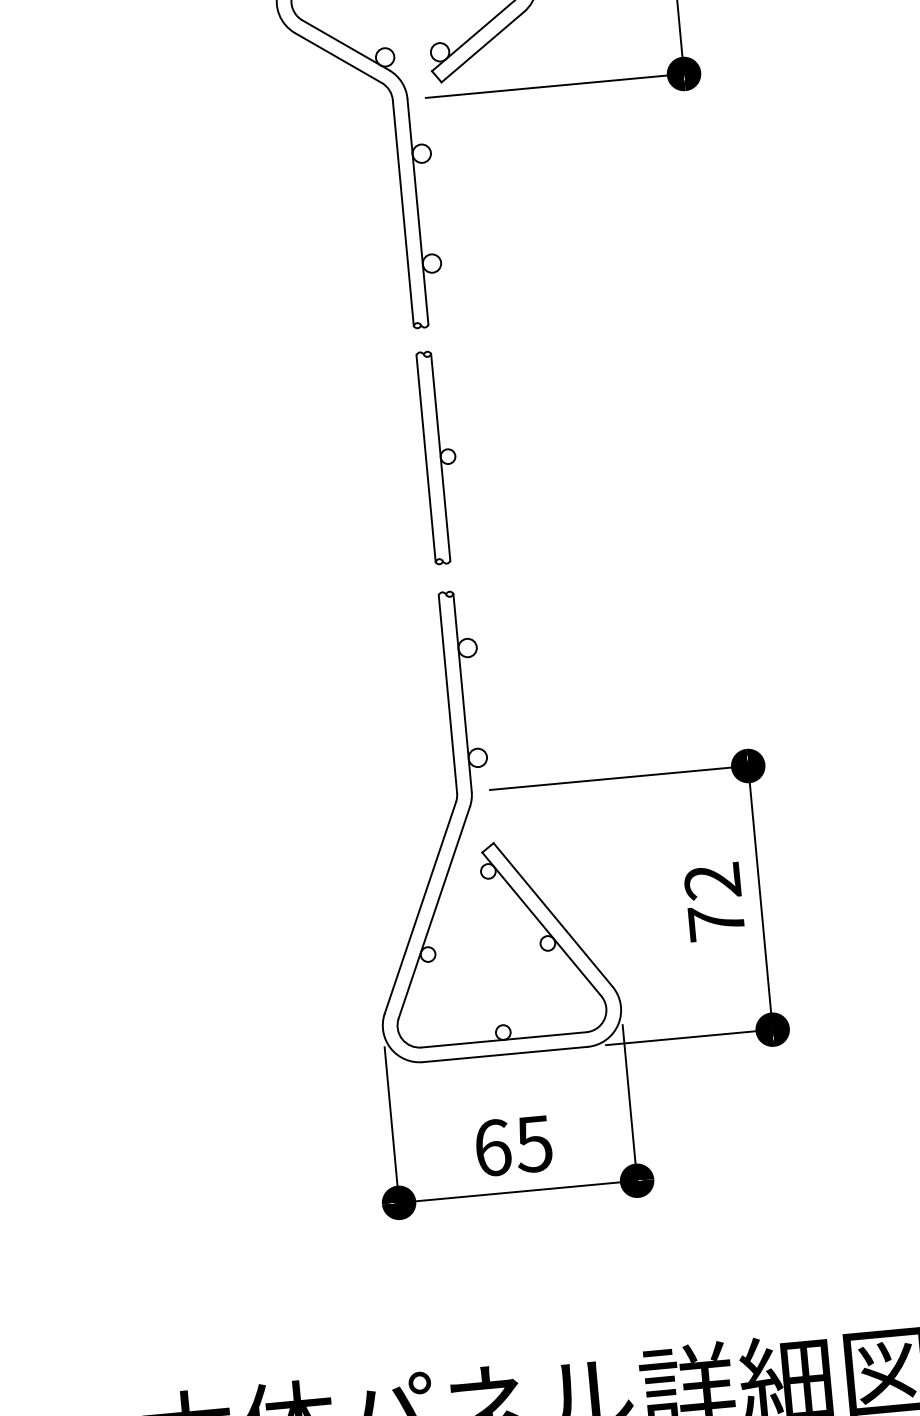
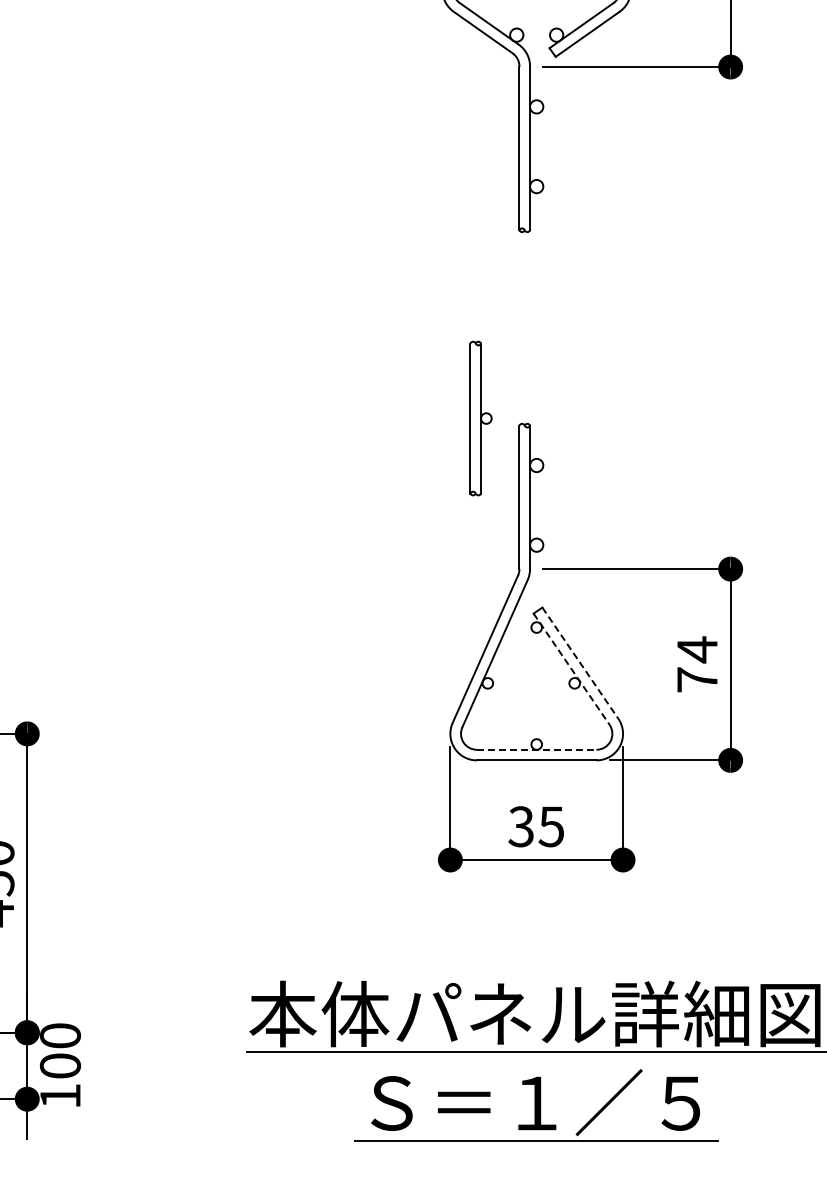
part: (439, 457) -> (480, 418), moved
text: (711, 881) -> (696, 649), 72 -> 74
line: (553, 915) -> (580, 663), solid -> dashed
line: (541, 924) -> (571, 669), solid -> dashed
line: (503, 1039) -> (536, 749), solid -> dashed
text: (492, 1147) -> (521, 826), 65 -> 35

